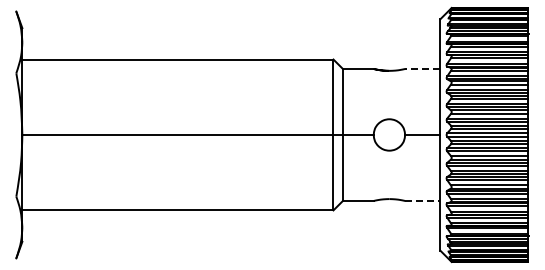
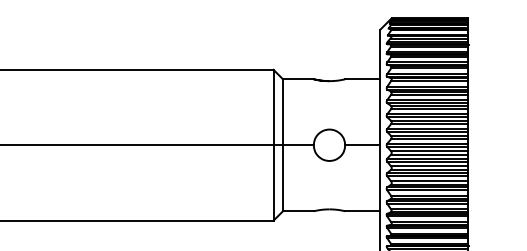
line: (422, 68) -> (362, 78), dashed -> solid
line: (422, 200) -> (362, 210), dashed -> solid

